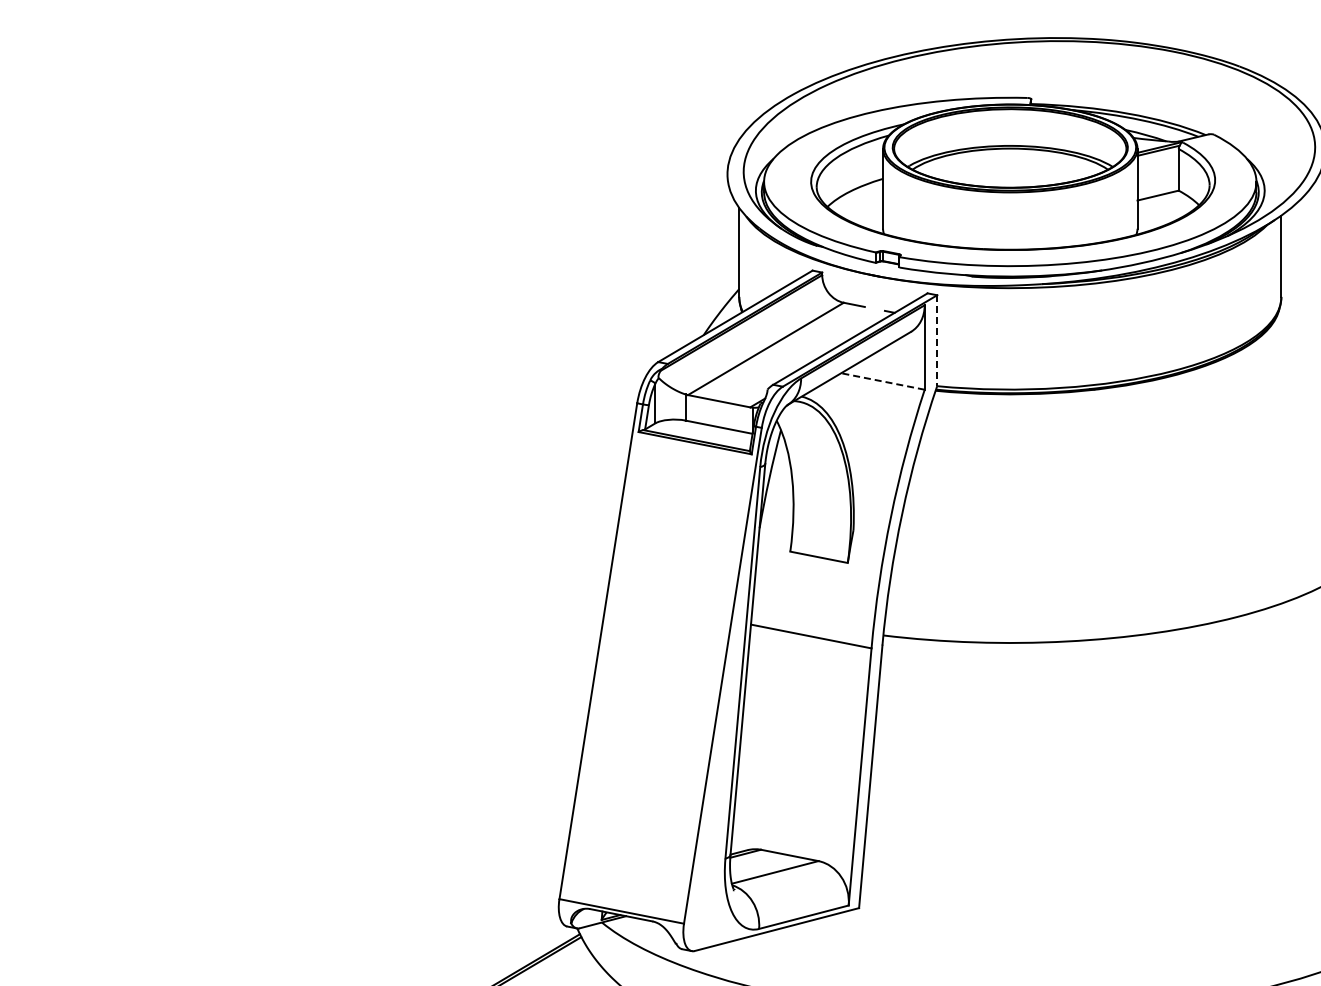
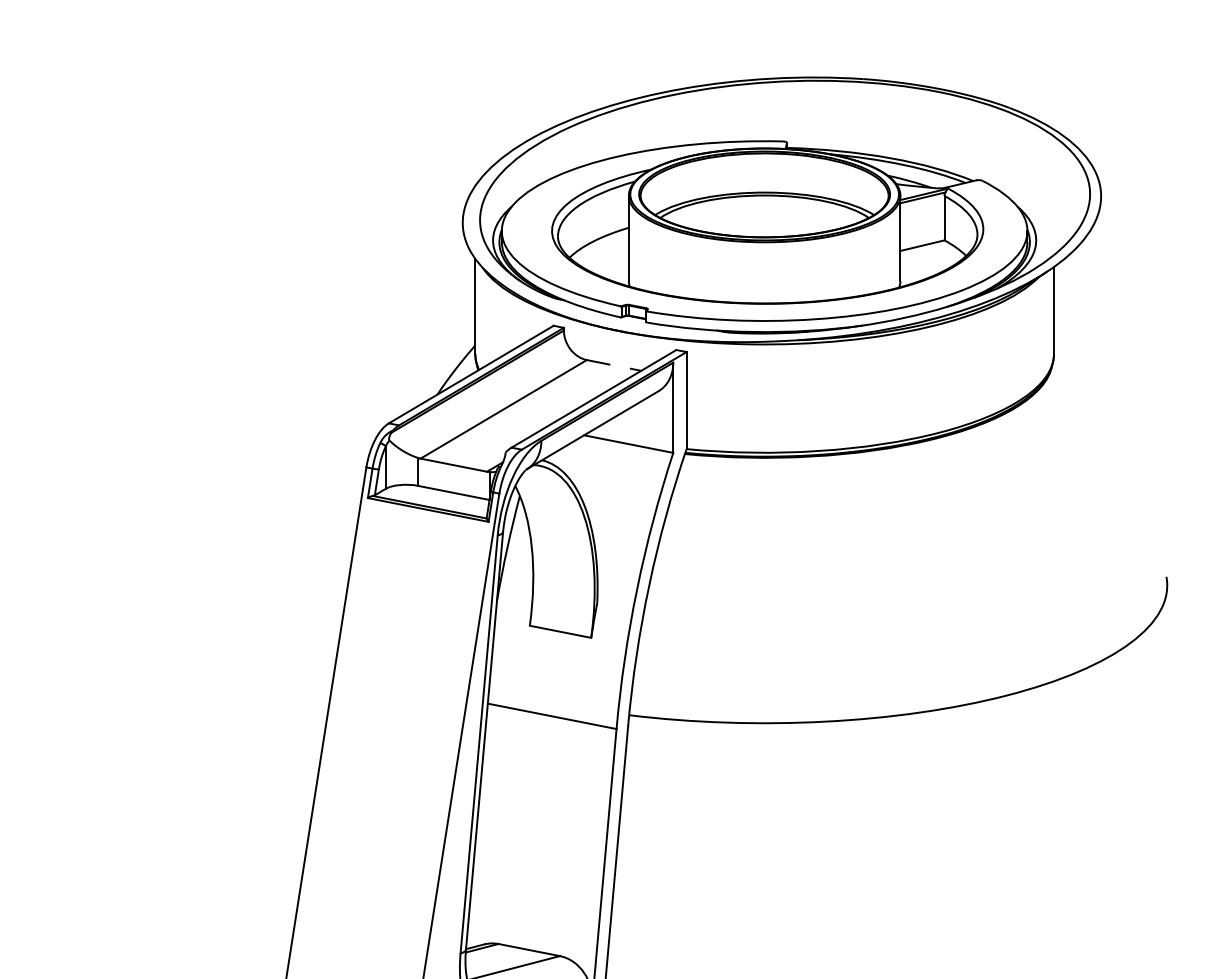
line: (937, 341) -> (686, 401), dashed -> solid
line: (882, 381) -> (628, 444), dashed -> solid

